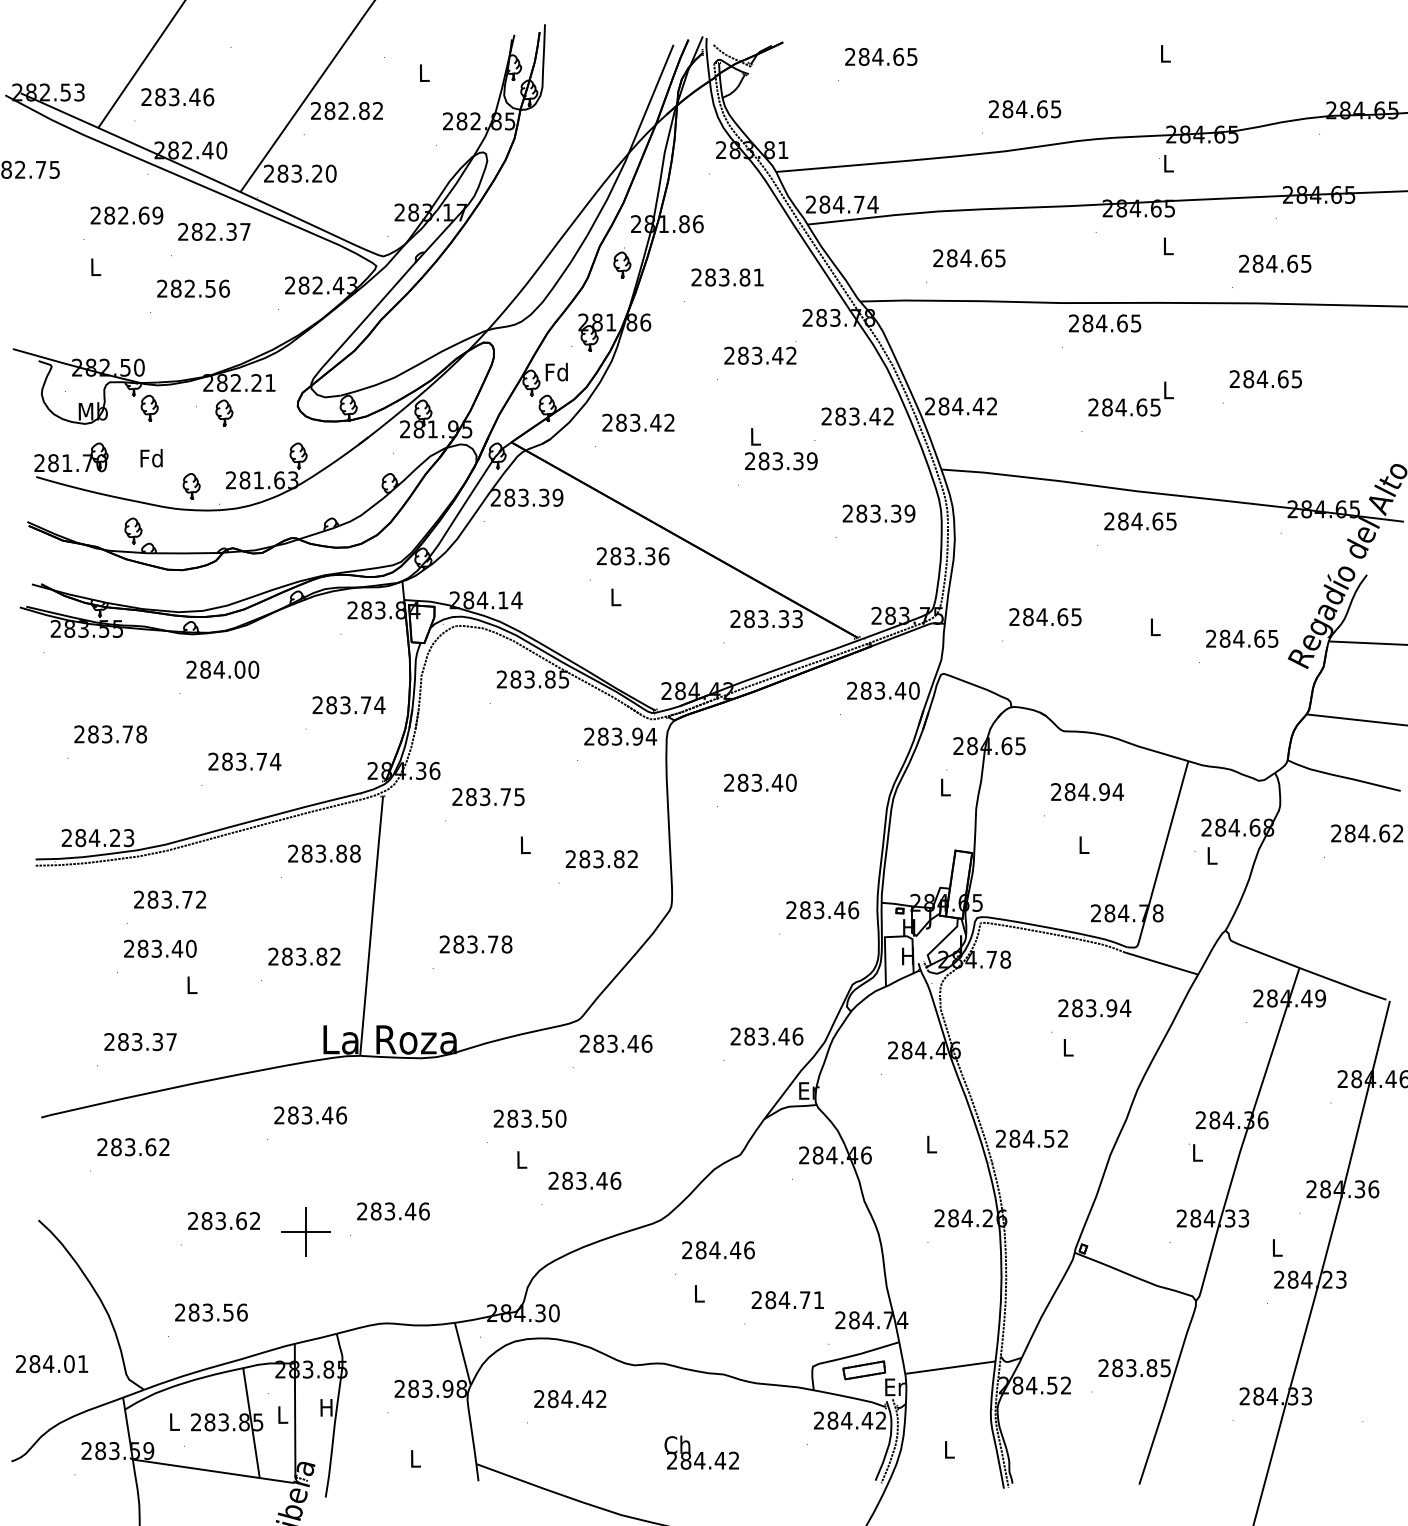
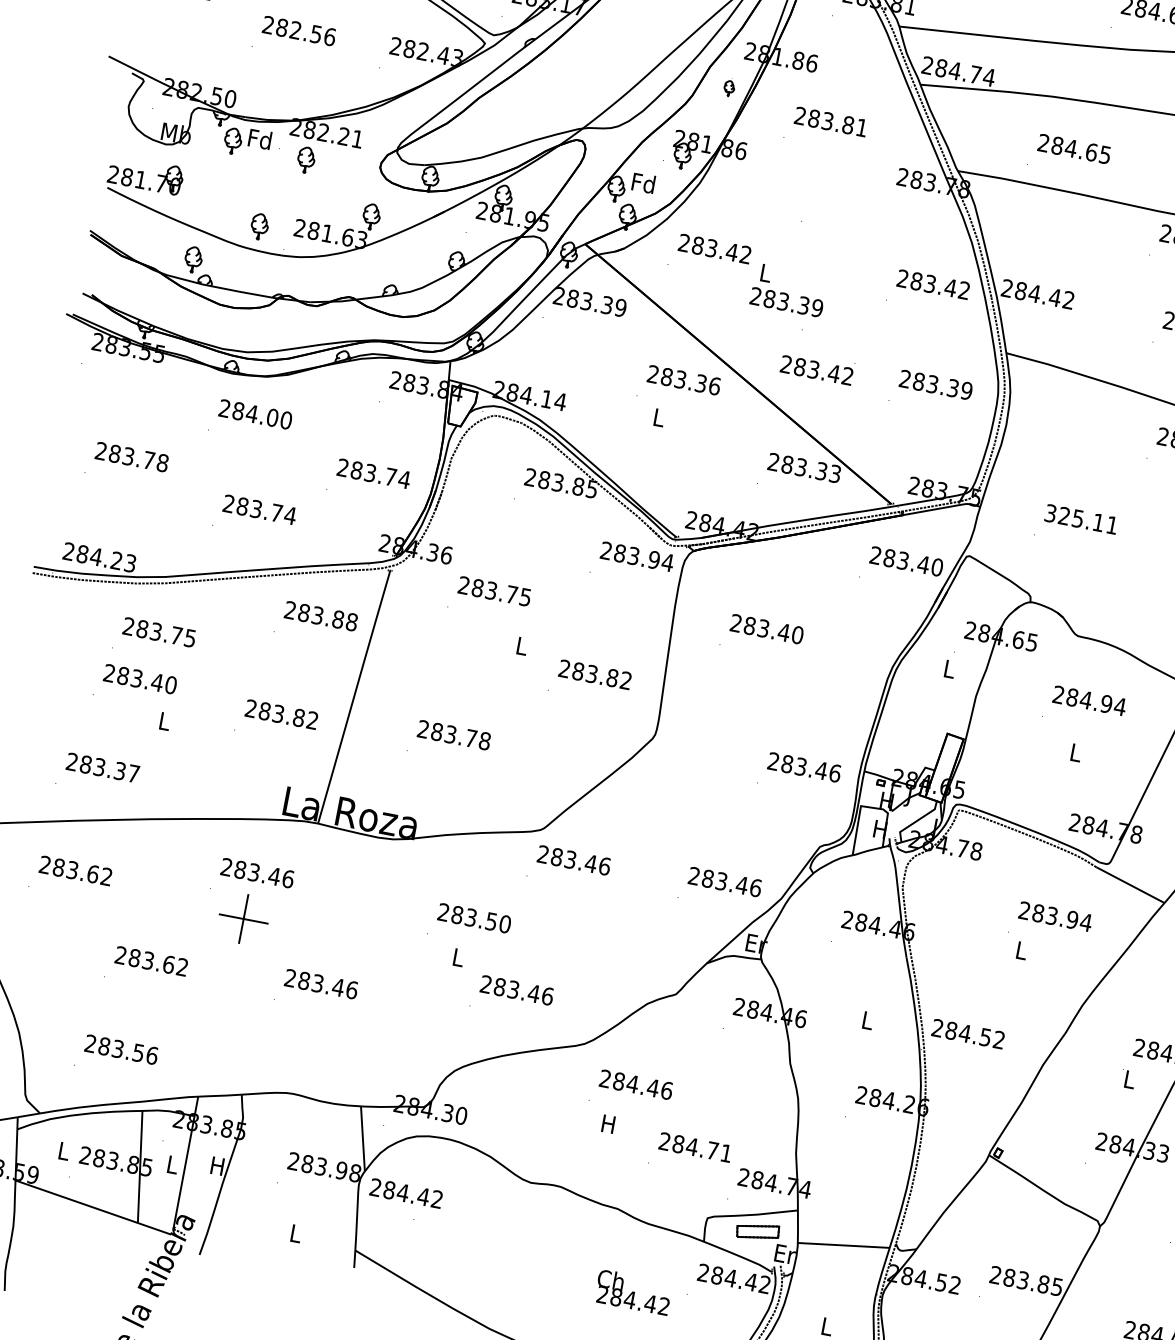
part: (622, 262) -> (729, 86), size x0.6
text: (760, 352) -> (817, 367), moved
text: (781, 449) -> (789, 290), moved
text: (151, 458) -> (259, 139), moved
text: (1045, 617) -> (1081, 519), 284.65 -> 325.11
text: (201, 899) -> (190, 638), 283.72 -> 283.75
part: (305, 1231) -> (243, 918), moved
text: (698, 1293) -> (608, 1123), L -> H
text: (570, 1399) -> (406, 1193), moved
text: (701, 1452) -> (633, 1292), moved

